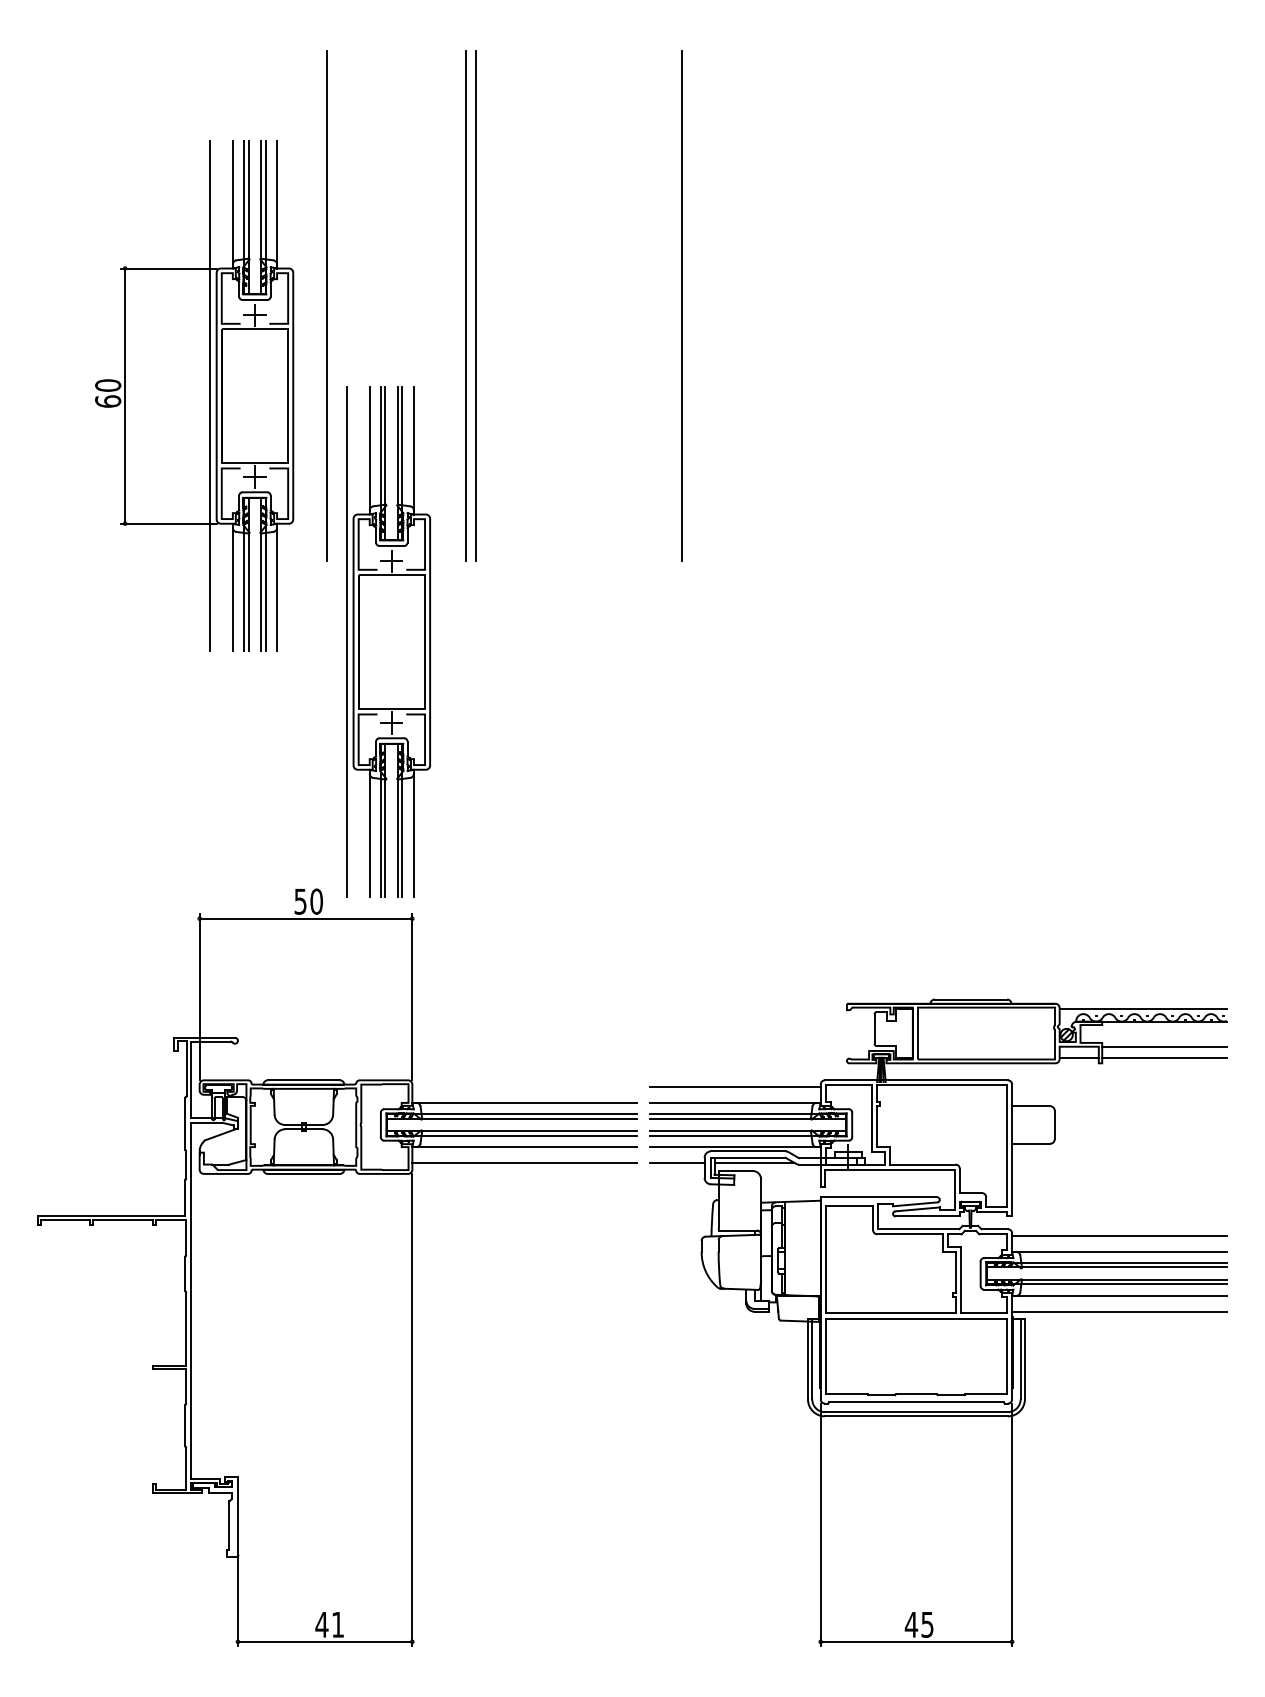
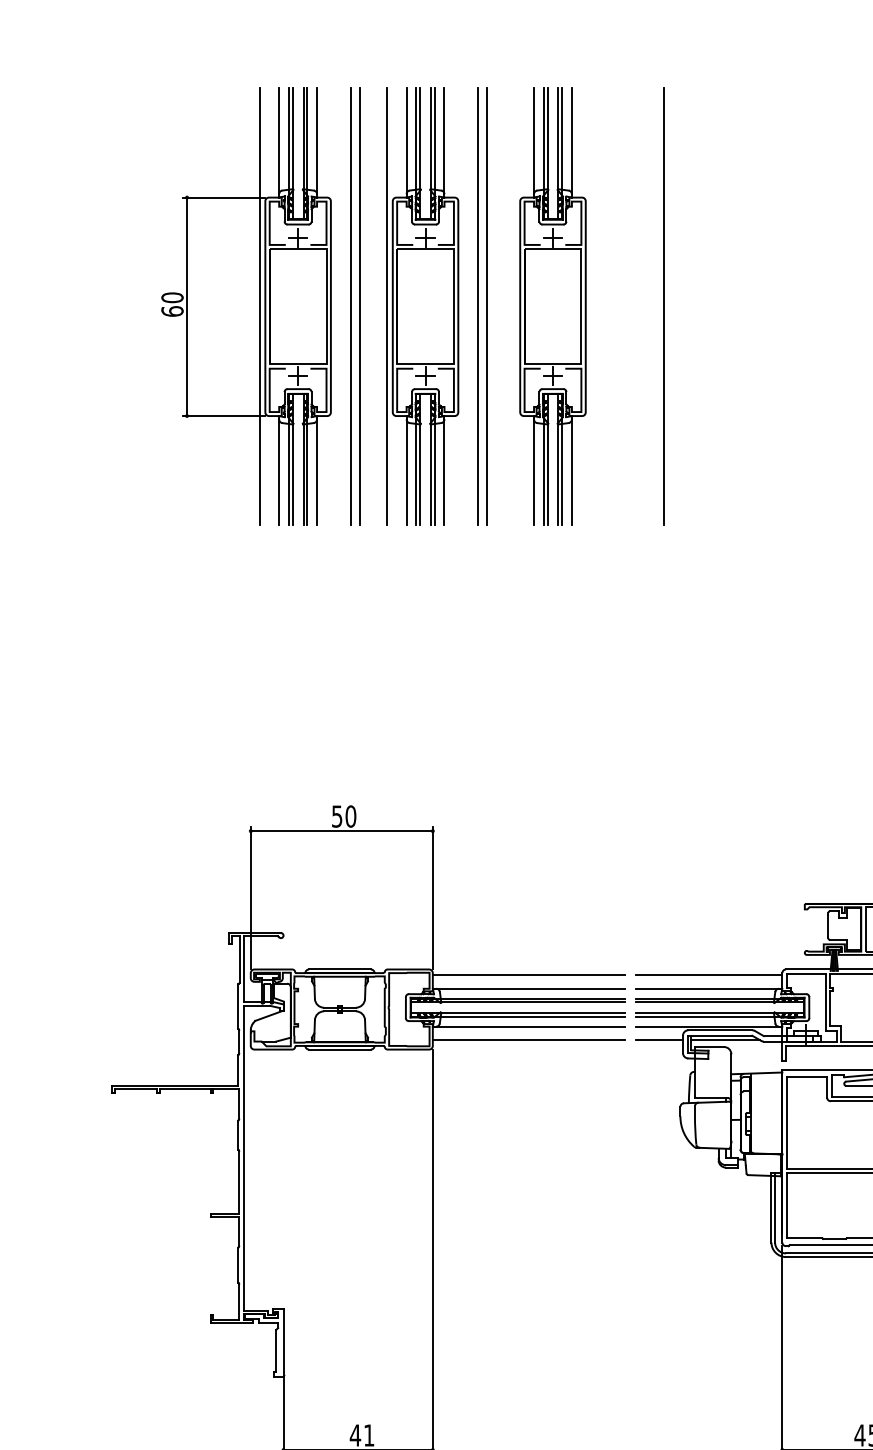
line: (316, 305) -> (350, 306), added
part: (552, 305) -> (552, 306), added
part: (194, 395) -> (246, 306), moved
part: (388, 641) -> (422, 306), moved
line: (524, 1086) -> (528, 974), added

